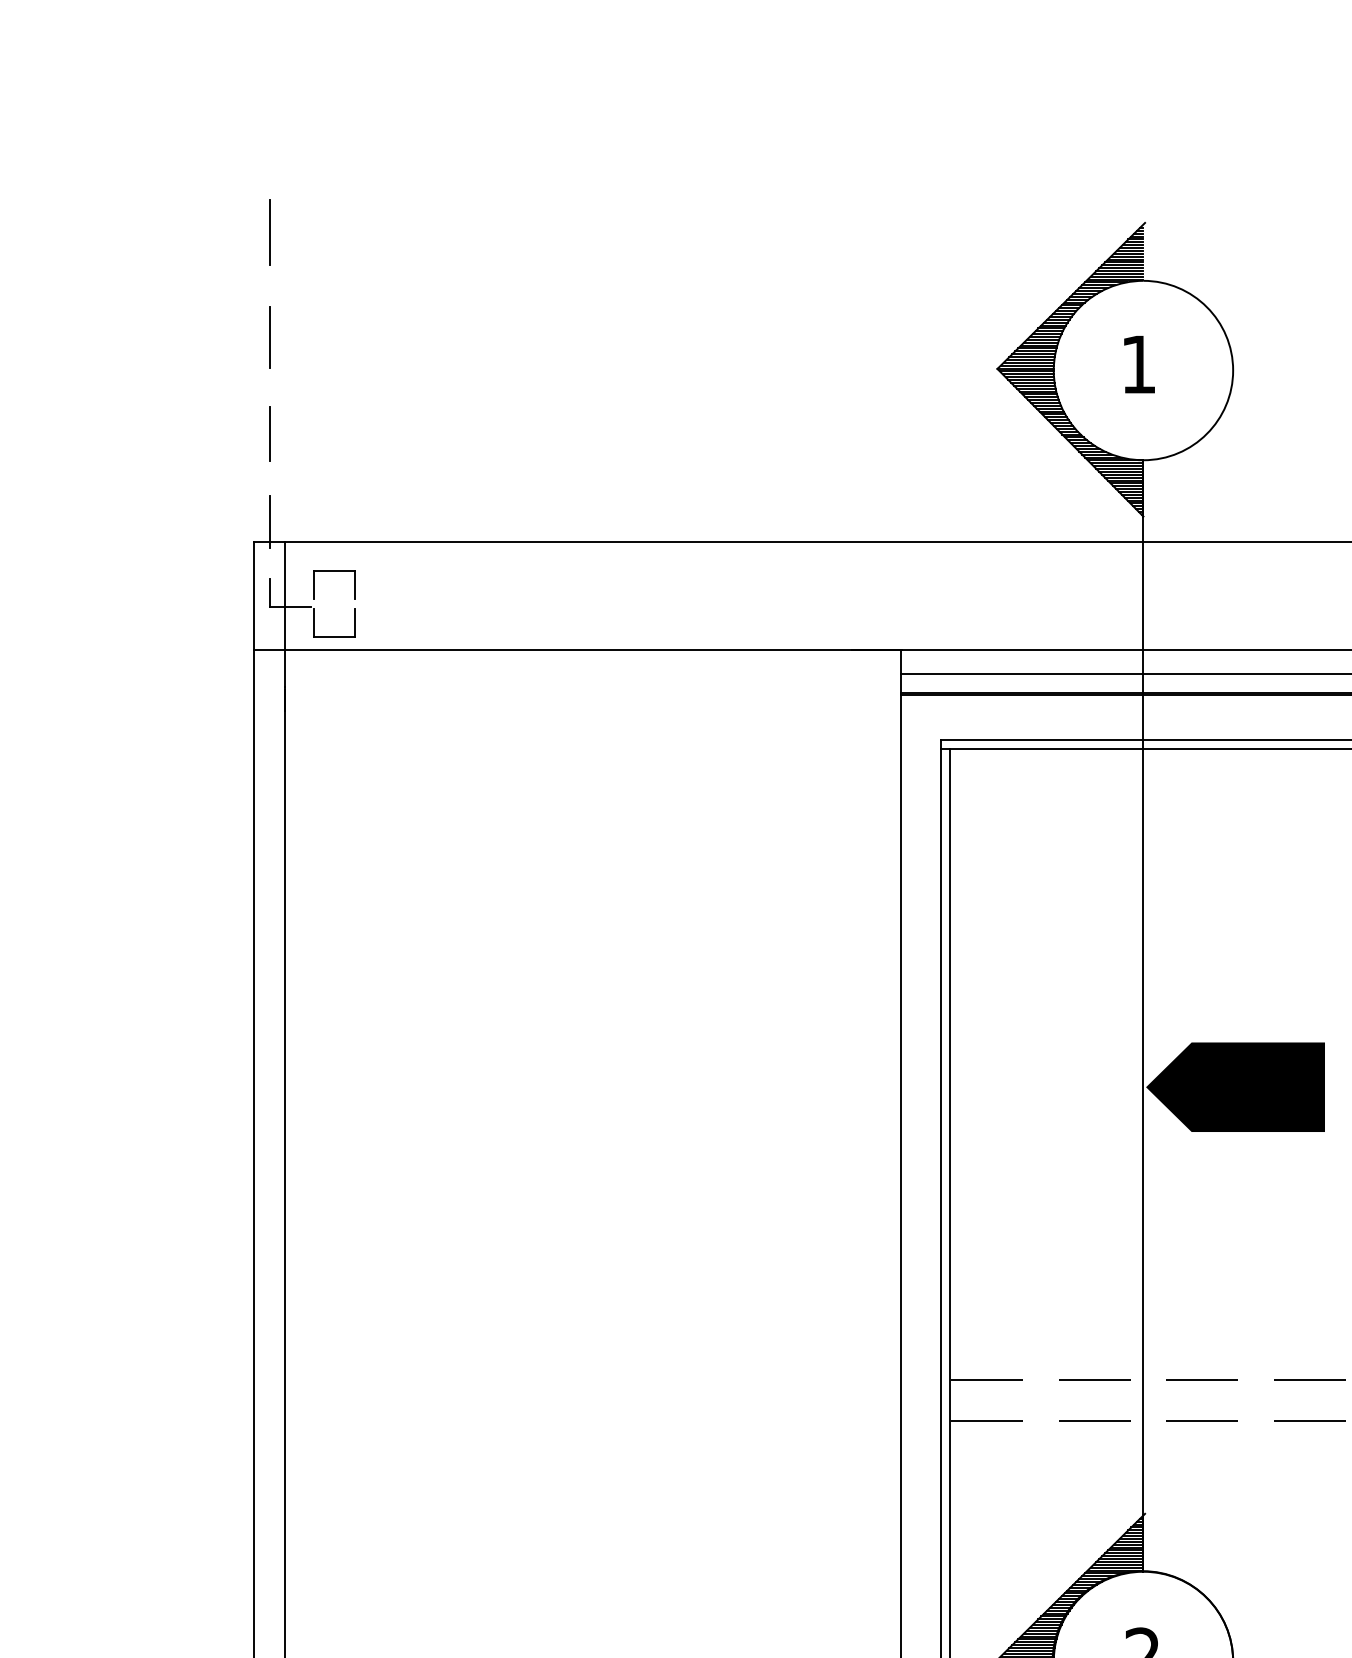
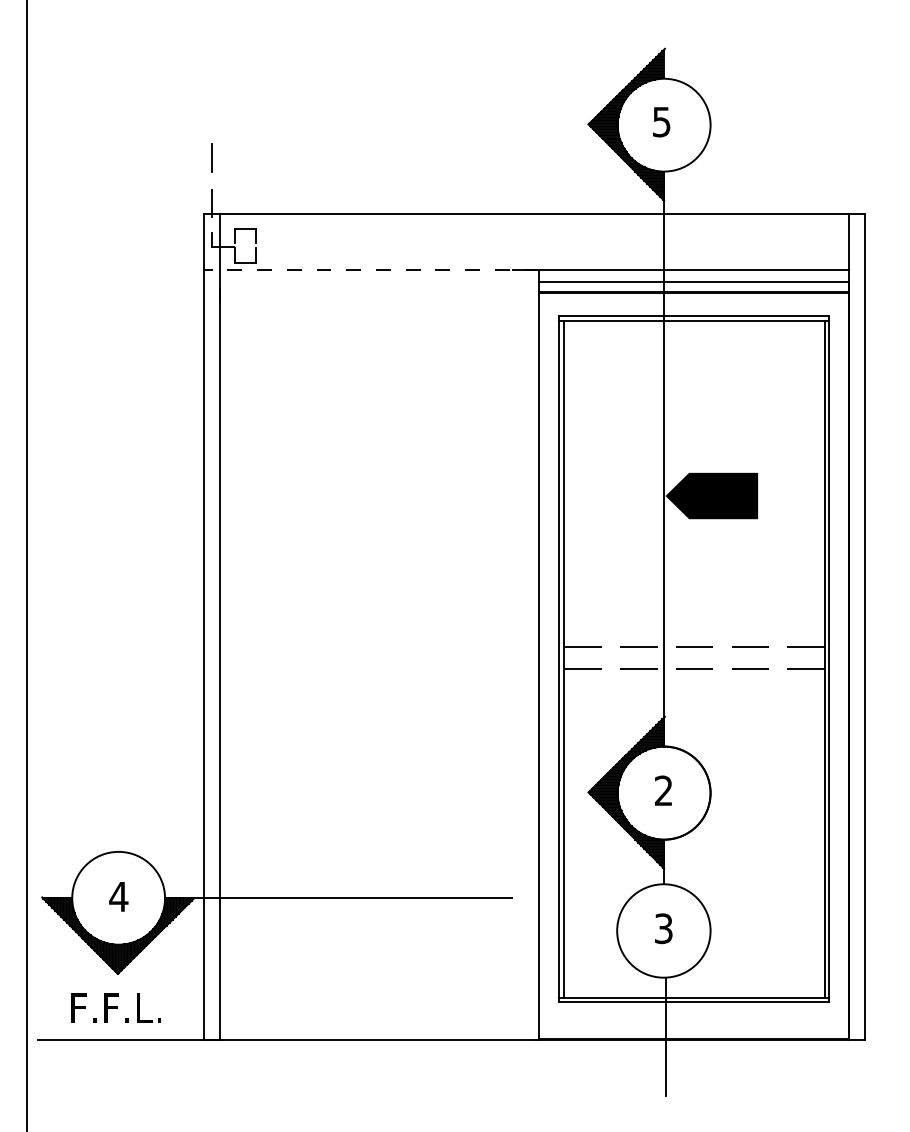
line: (270, 232) -> (212, 53), removed
line: (270, 336) -> (212, 107), removed
text: (1138, 365) -> (661, 122), 1 -> 5
line: (577, 651) -> (371, 270), solid -> dashed

